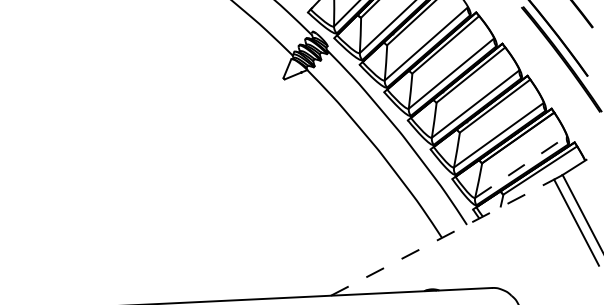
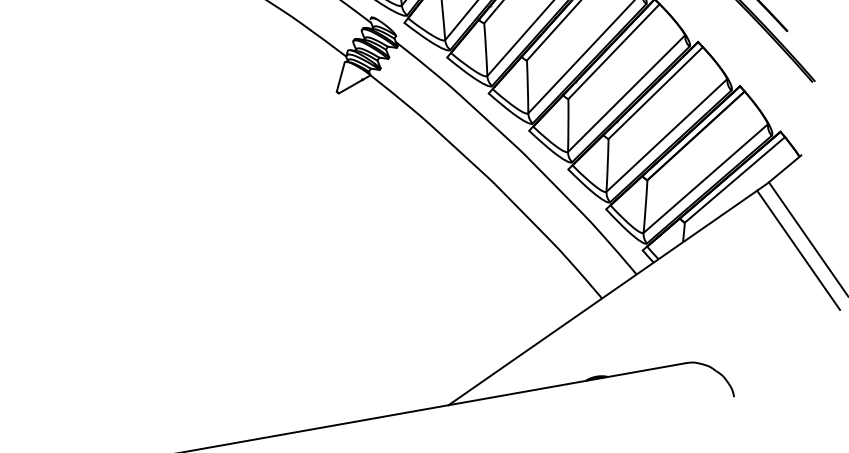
line: (521, 166) -> (706, 177), dashed -> solid
line: (442, 237) -> (602, 297), dashed -> solid

